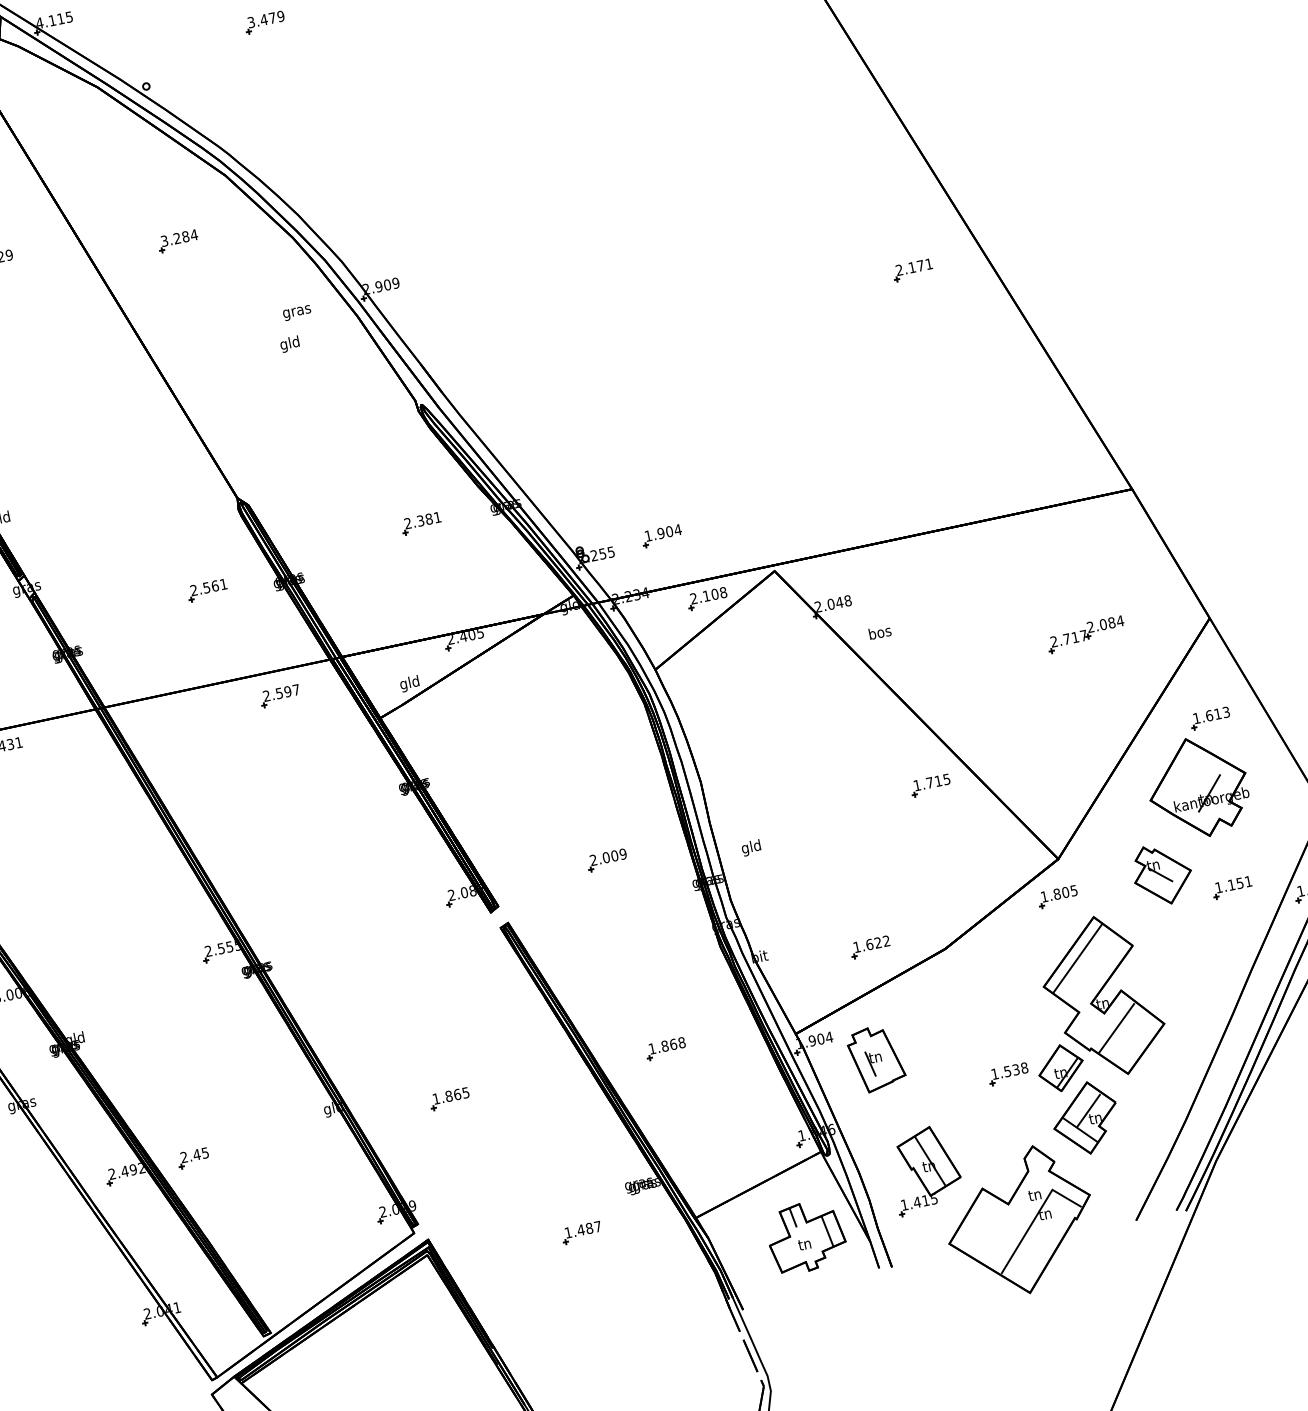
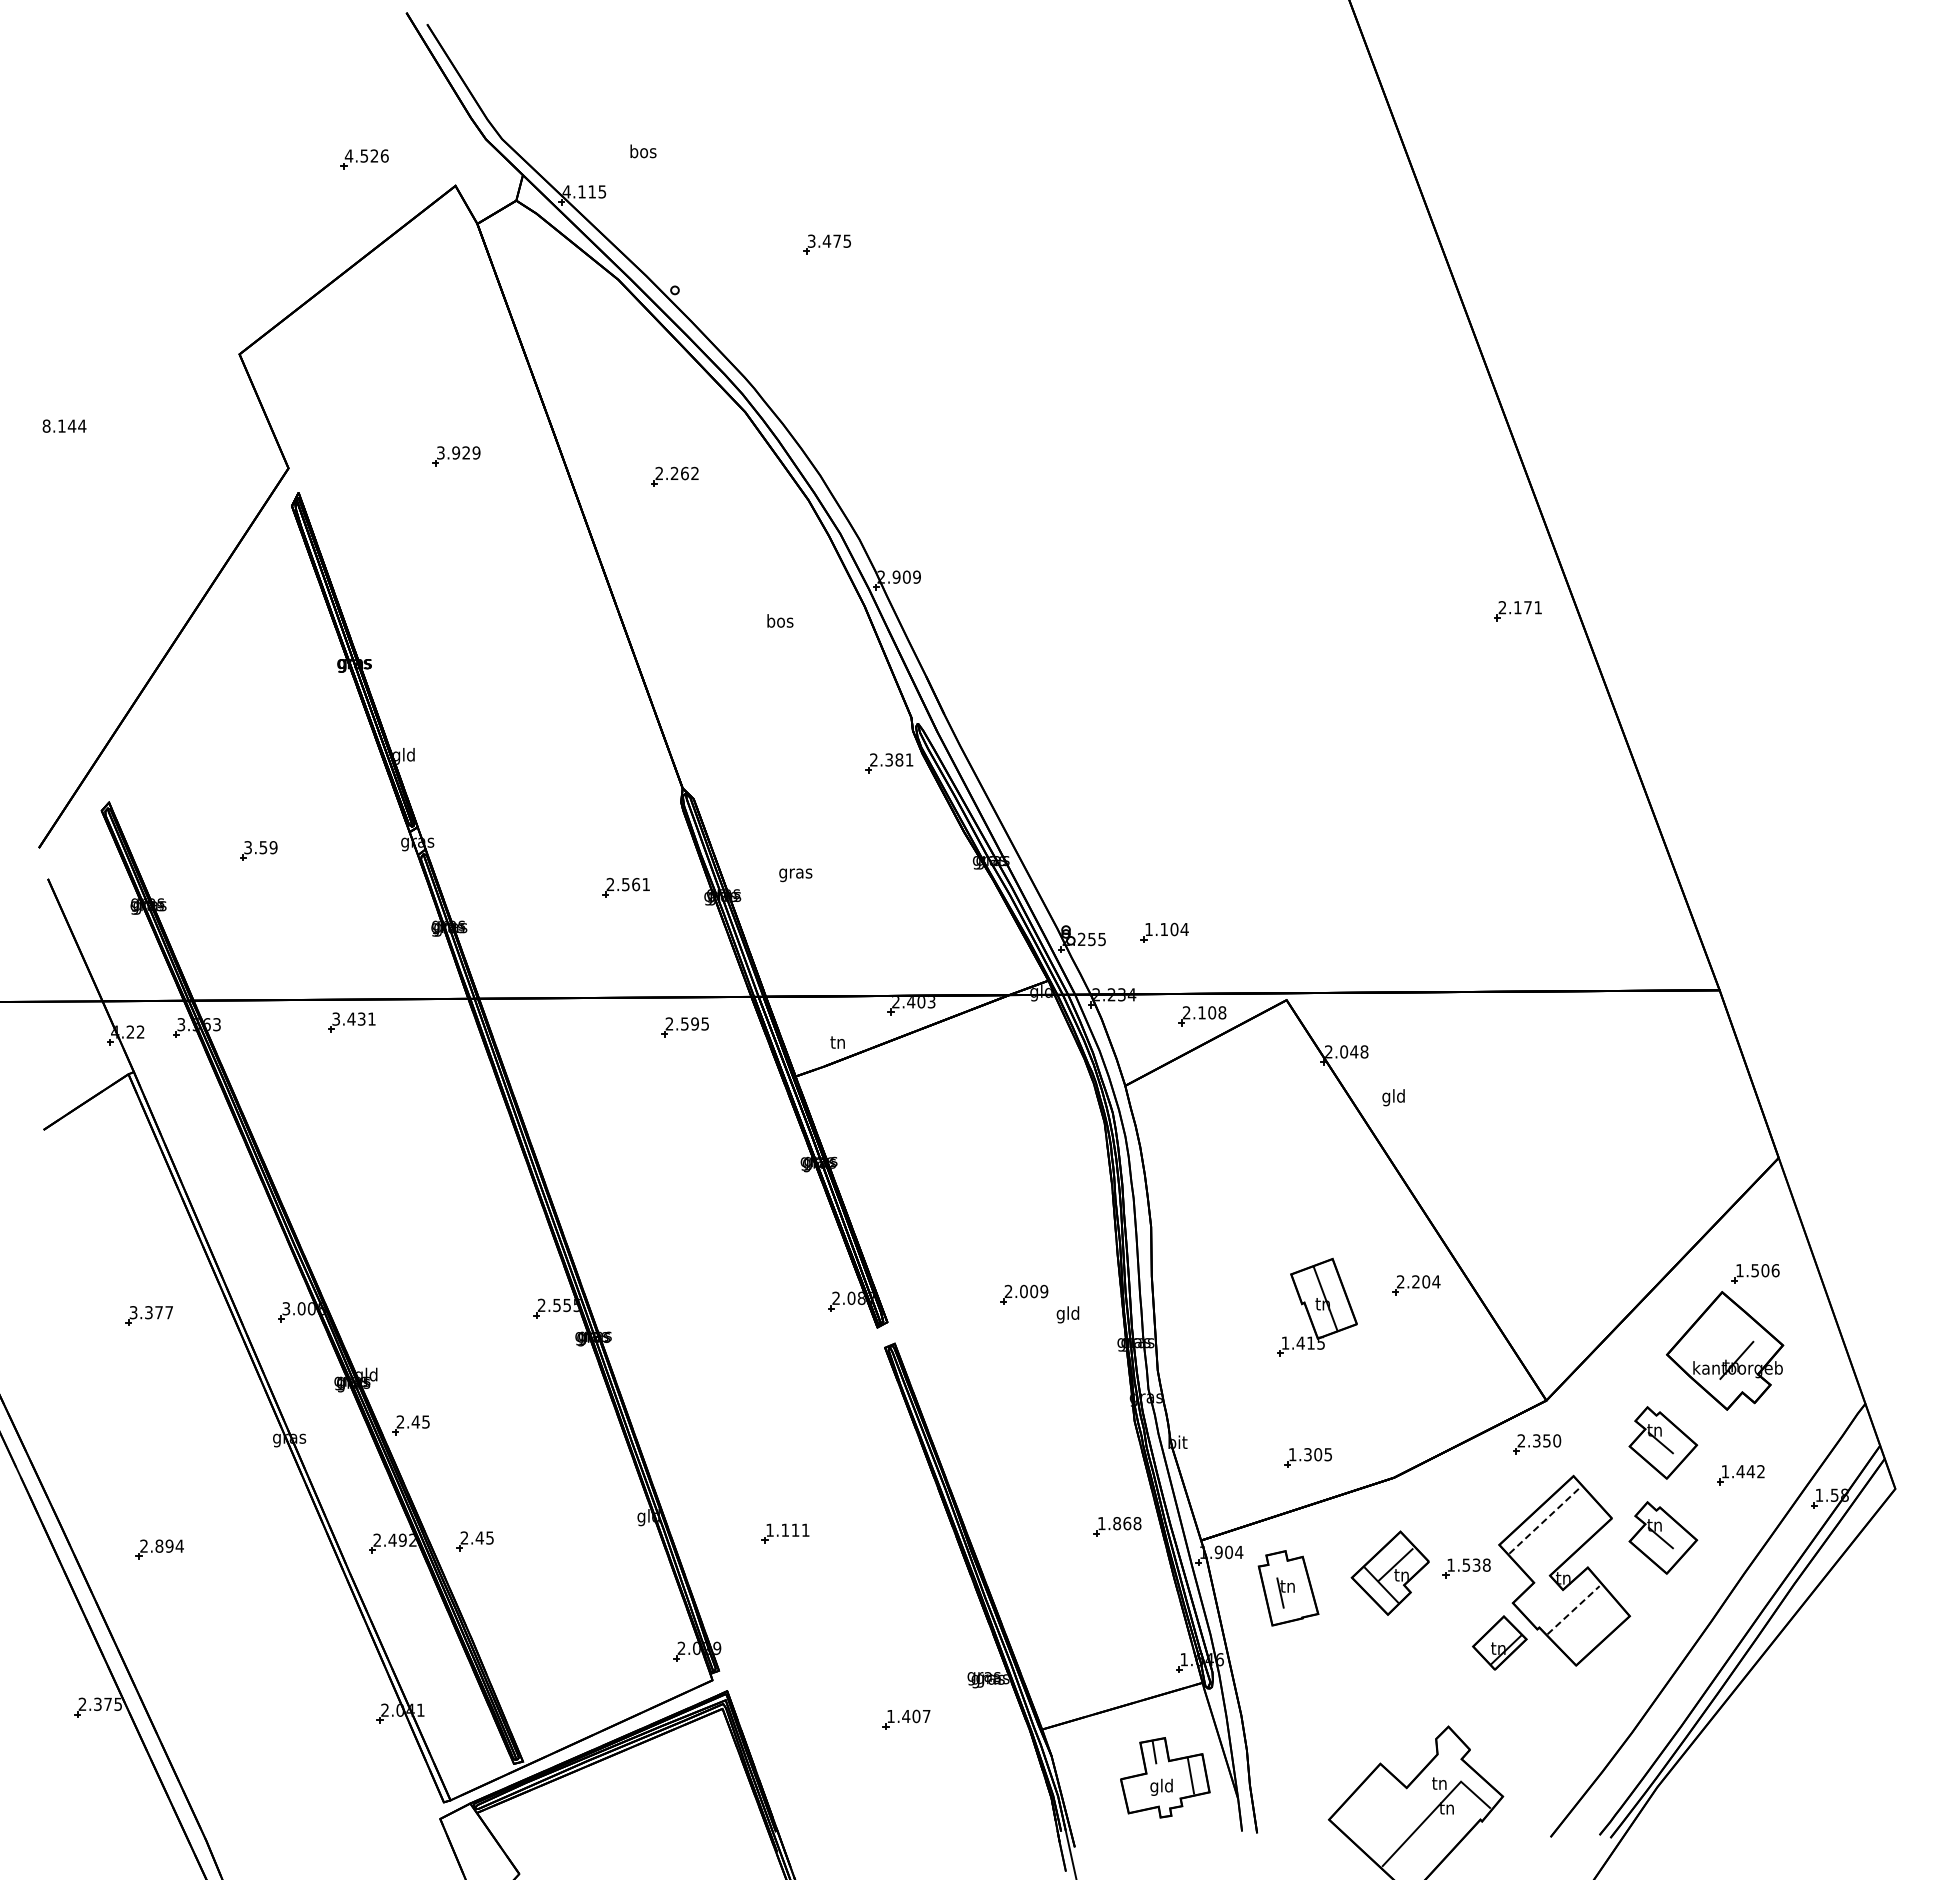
text: (280, 15) -> (847, 240), 3.479 -> 3.475
text: (179, 237) -> (677, 473), 3.284 -> 2.262
part: (912, 270) -> (1517, 611), moved
text: (297, 313) -> (795, 875), moved
text: (290, 344) -> (780, 622), gld -> bos
part: (421, 523) -> (889, 763), moved
text: (661, 533) -> (1164, 929), 1.904 -> 1.104
text: (480, 633) -> (931, 1002), 2.405 -> 2.403
text: (880, 633) -> (1394, 1097), bos -> gld
part: (1085, 634) -> (1631, 1147), removed
text: (409, 683) -> (837, 1043), gld -> tn
text: (295, 689) -> (704, 1023), 2.597 -> 2.595
text: (1217, 713) -> (1765, 1270), 1.613 -> 1.506
text: (931, 782) -> (1418, 1281), 1.715 -> 2.204
text: (750, 847) -> (1067, 1314), moved
text: (1239, 883) -> (1750, 1471), 1.151 -> 1.442
text: (1059, 893) -> (1539, 1440), 1.805 -> 2.350
text: (877, 942) -> (1317, 1454), 1.622 -> 1.305
part: (1178, 952) -> (1663, 1537), added
line: (1077, 957) -> (1545, 1519), solid -> dashed
line: (1116, 1027) -> (1573, 1609), solid -> dashed
part: (665, 1048) -> (1117, 1526), moved
part: (120, 1073) -> (410, 1425), added
part: (1008, 1074) -> (1466, 1568), moved
text: (457, 1093) -> (795, 1529), 1.865 -> 1.111
part: (1084, 1118) -> (1389, 1572), moved
part: (924, 1169) -> (1317, 1306), moved
text: (589, 1228) -> (916, 1716), 1.487 -> 1.407
text: (804, 1244) -> (1161, 1786), tn -> gld

